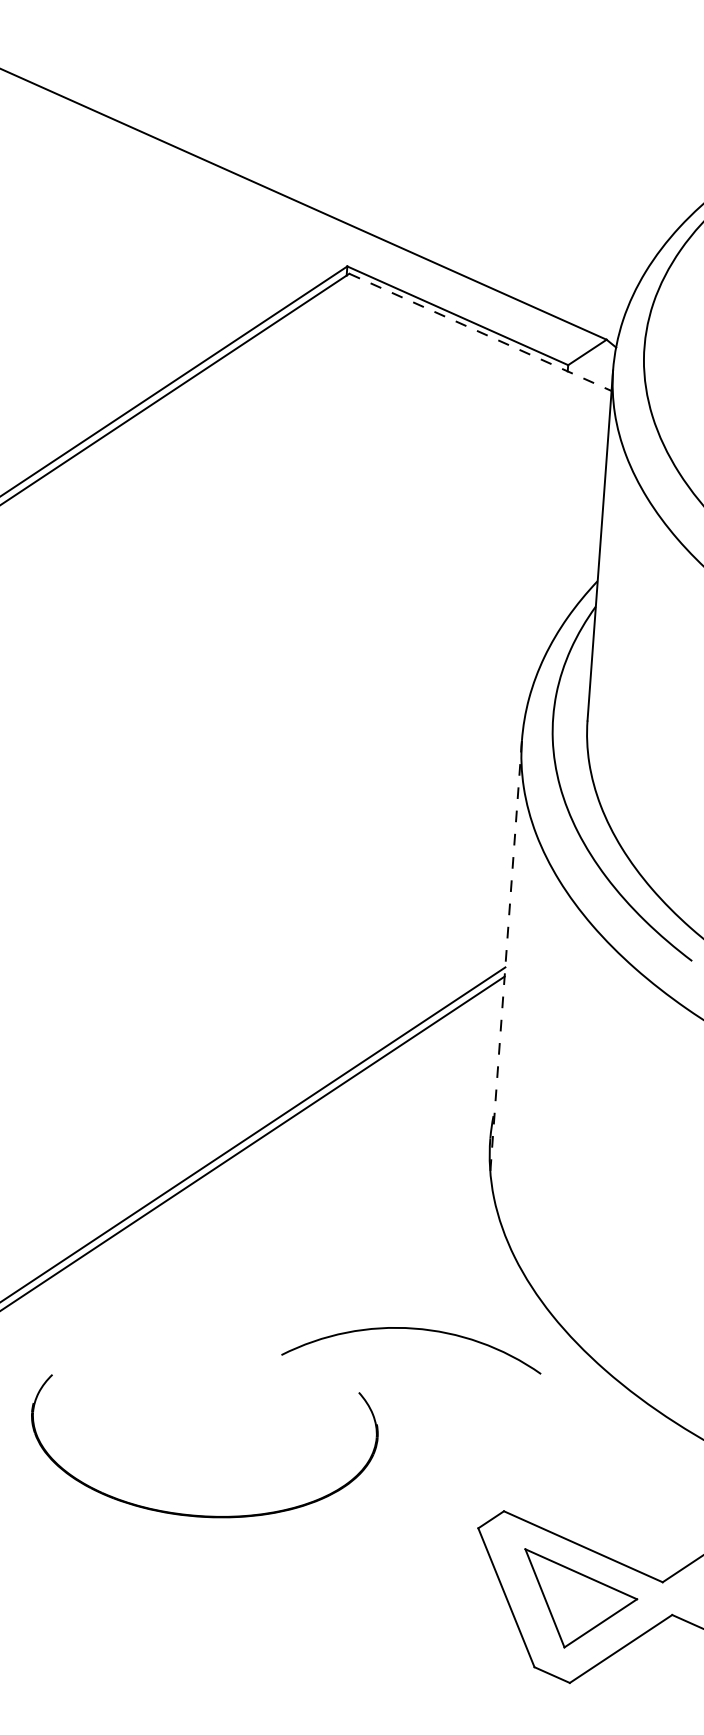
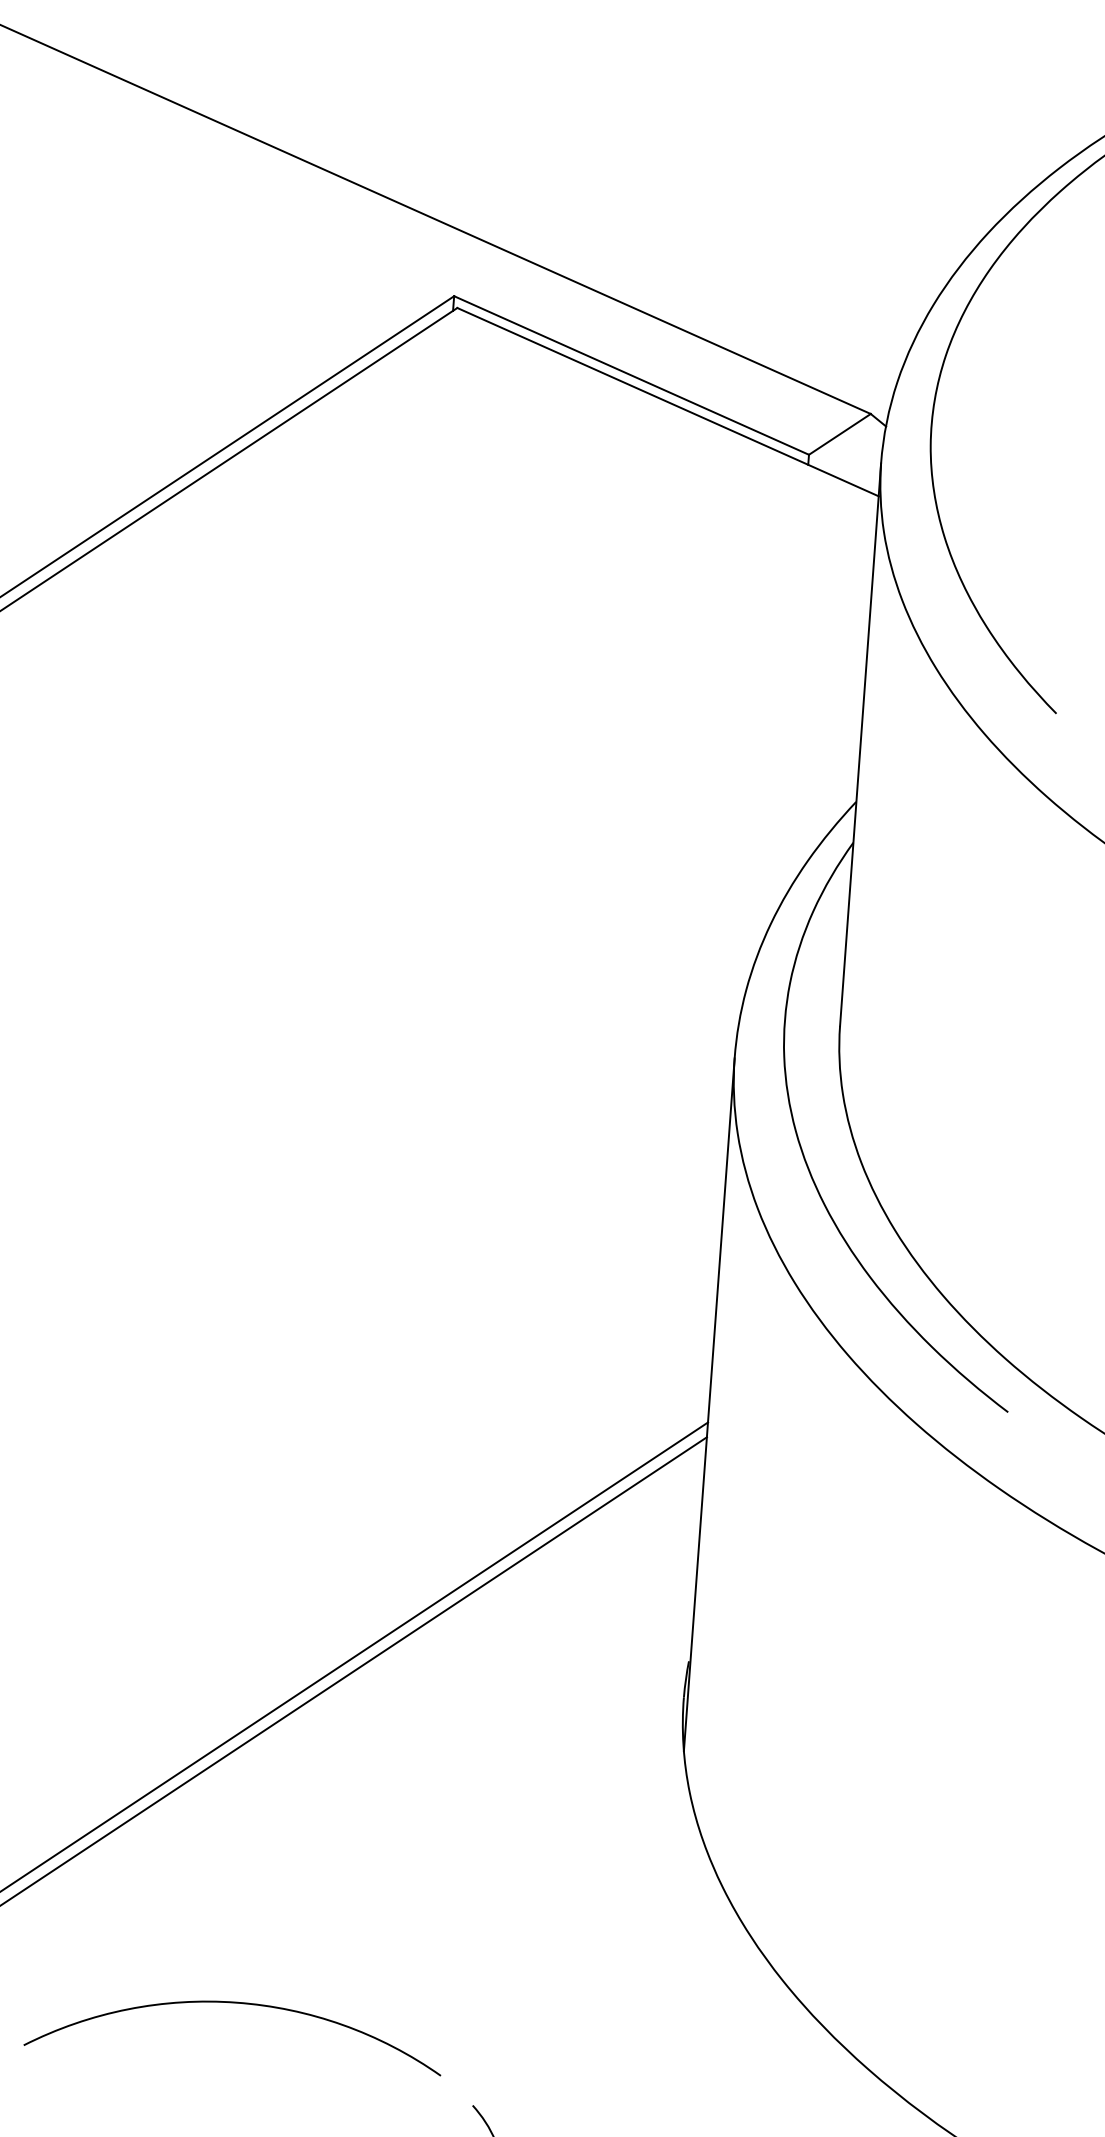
line: (480, 332) -> (668, 402), dashed -> solid
line: (506, 956) -> (709, 1404), dashed -> solid
arc: (411, 1329) -> (232, 2004), moved

